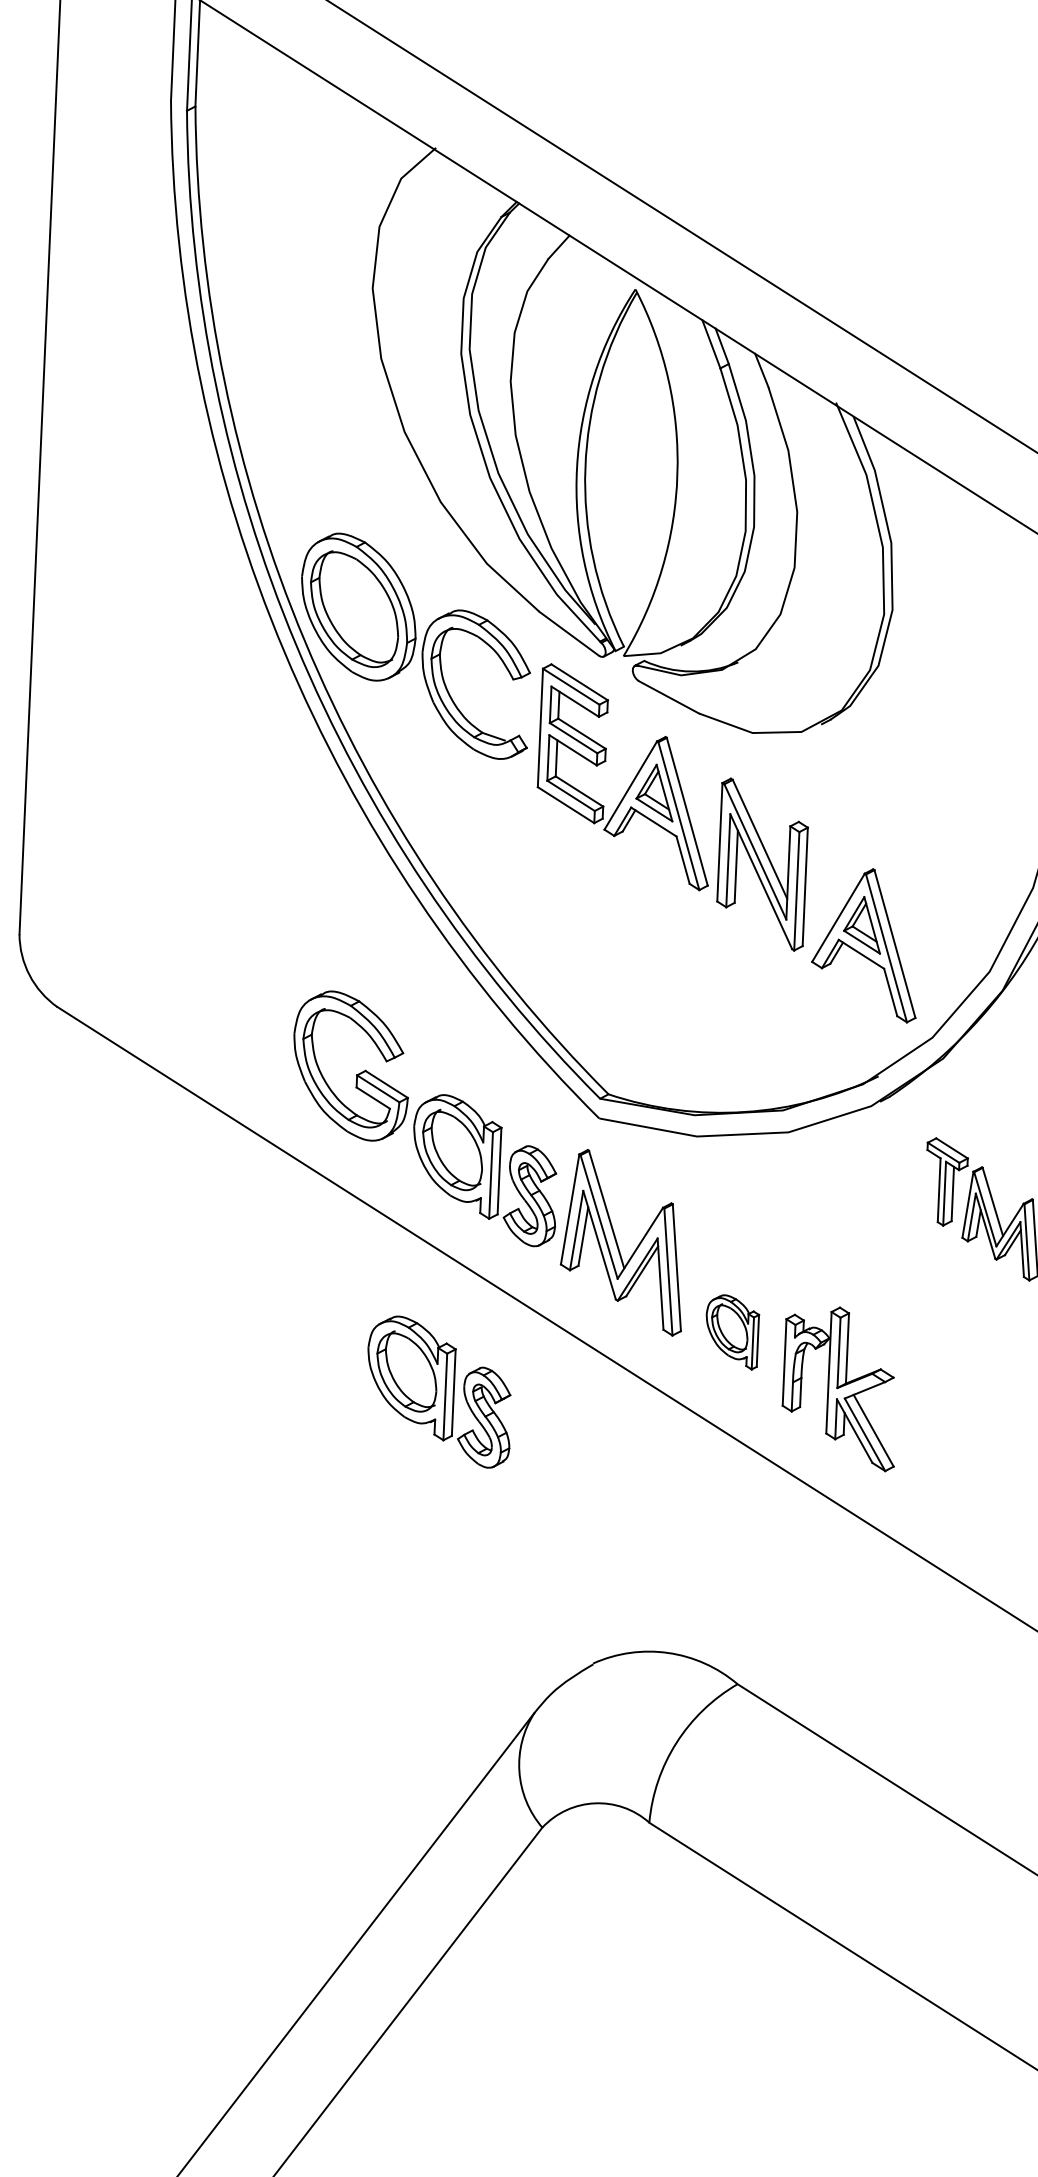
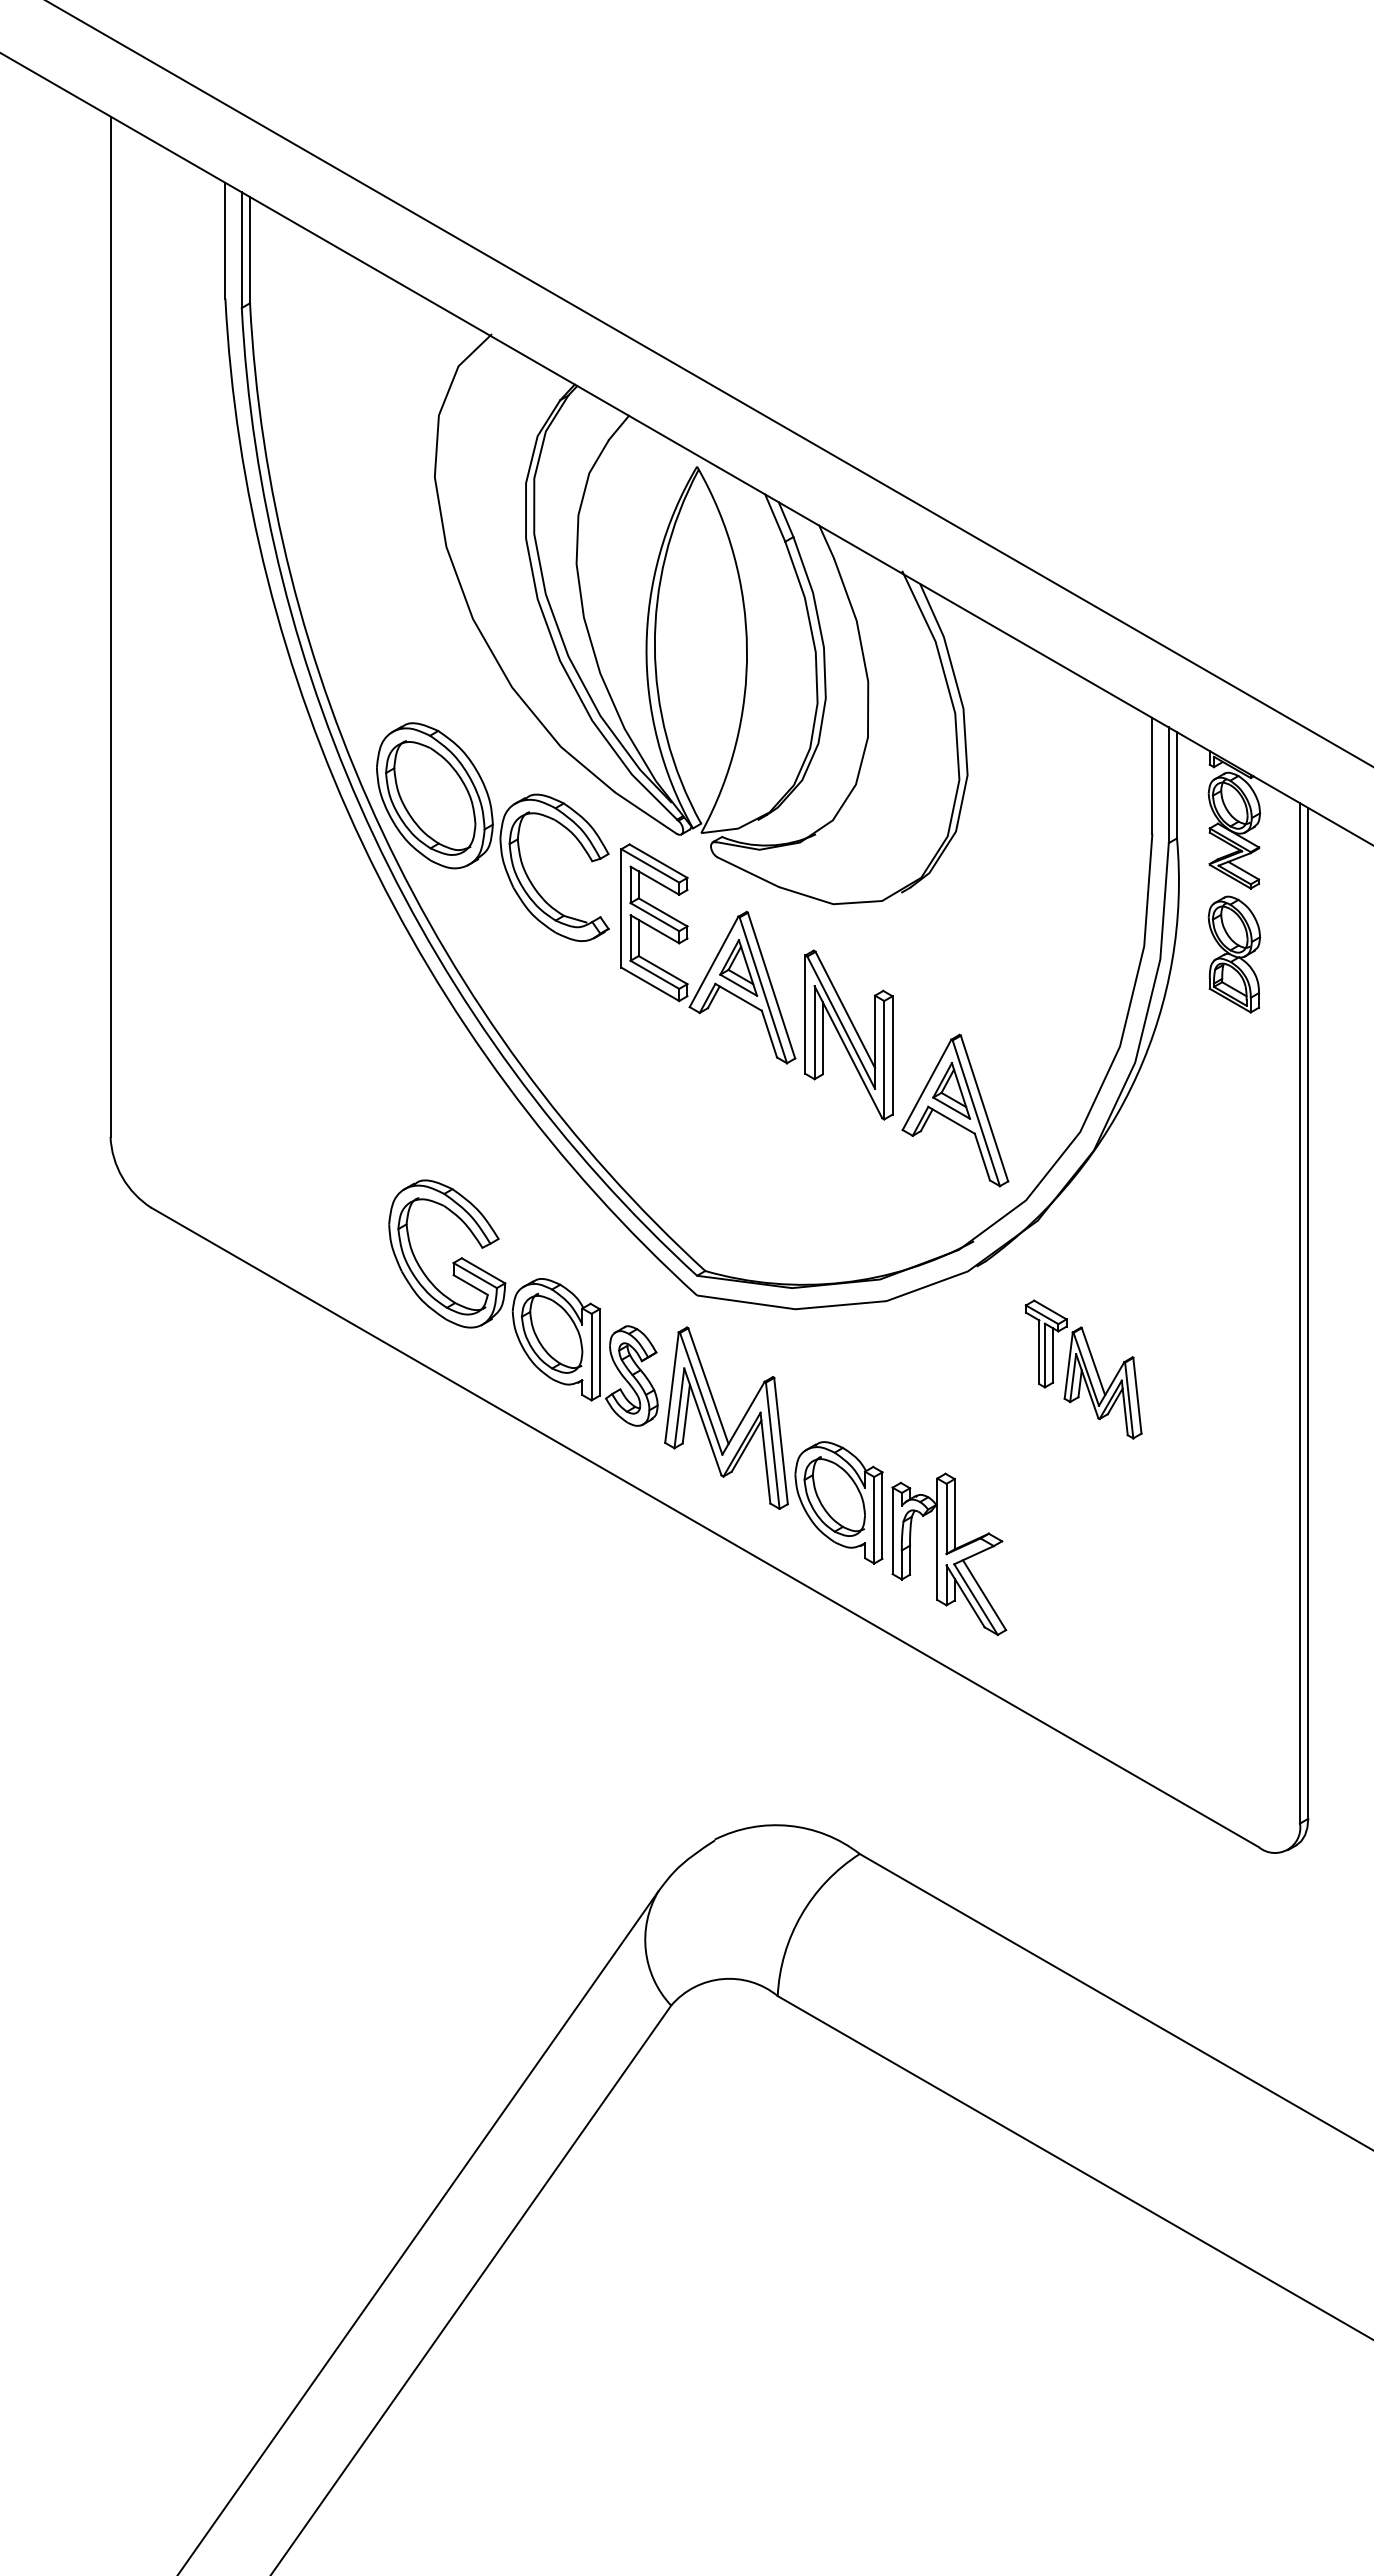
part: (731, 1331) -> (838, 1502), size x1.67
part: (438, 1392) -> (548, 1575), removed

